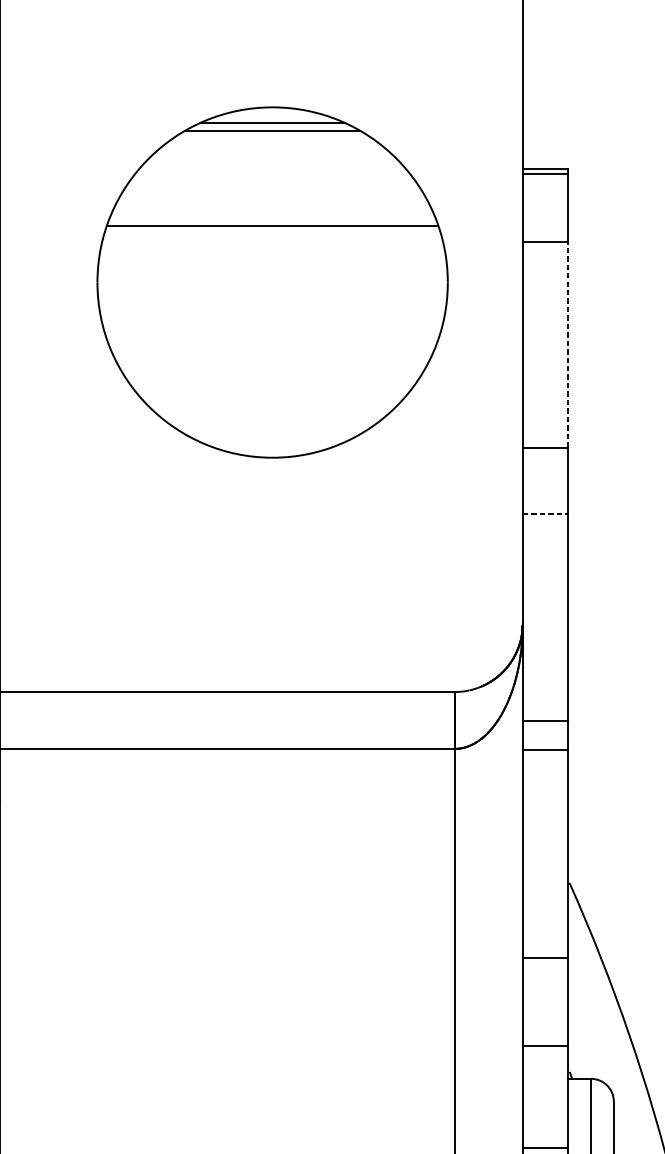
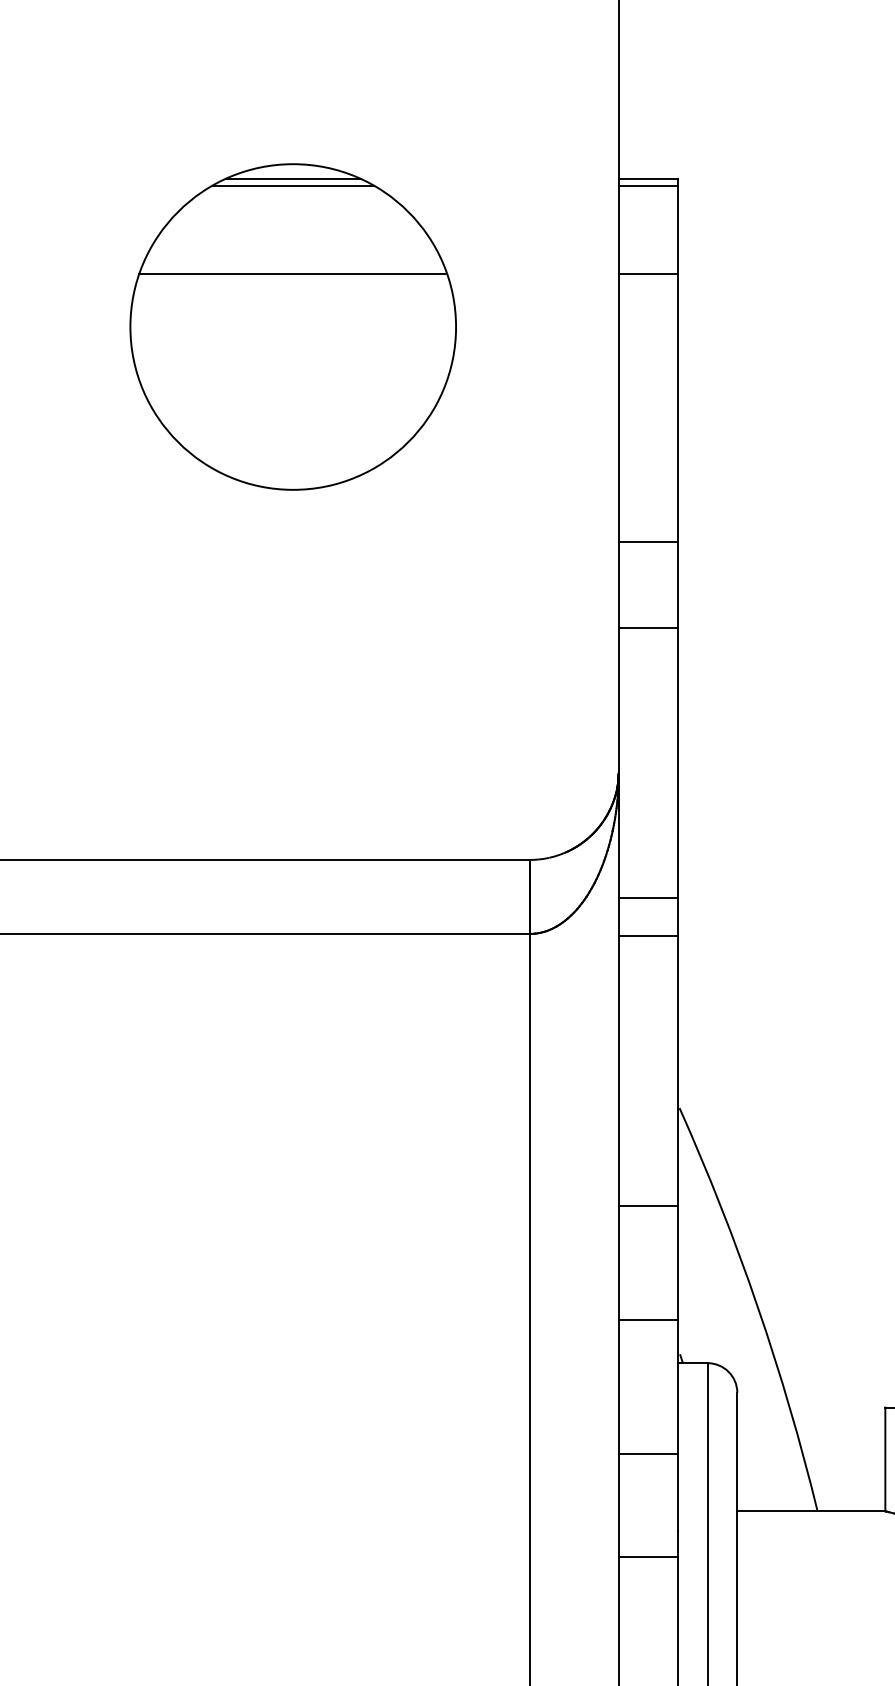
part: (272, 282) -> (292, 326), size x0.71
line: (568, 345) -> (678, 408), dashed -> solid
line: (545, 514) -> (648, 628), dashed -> solid

